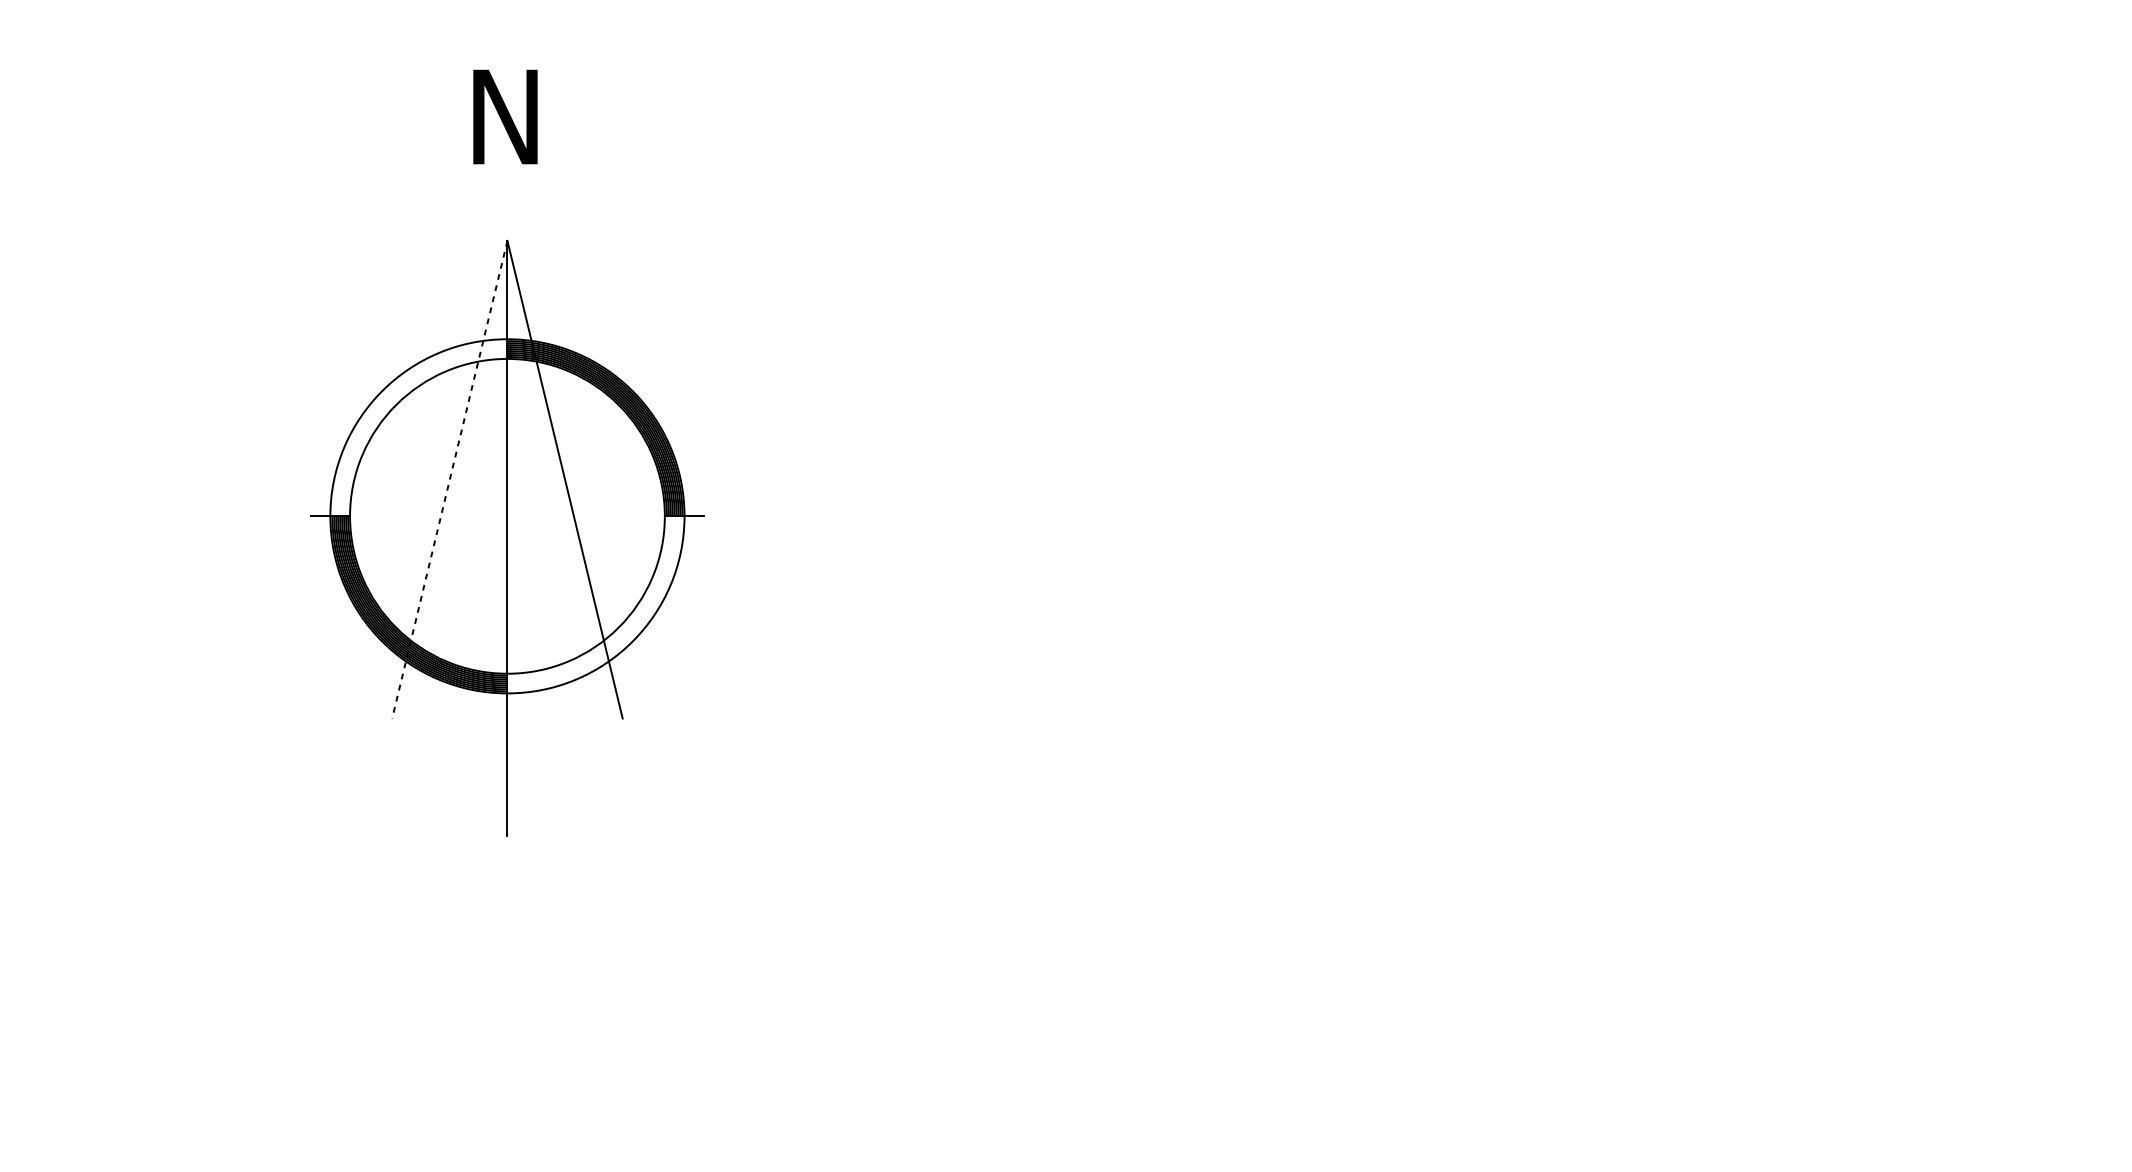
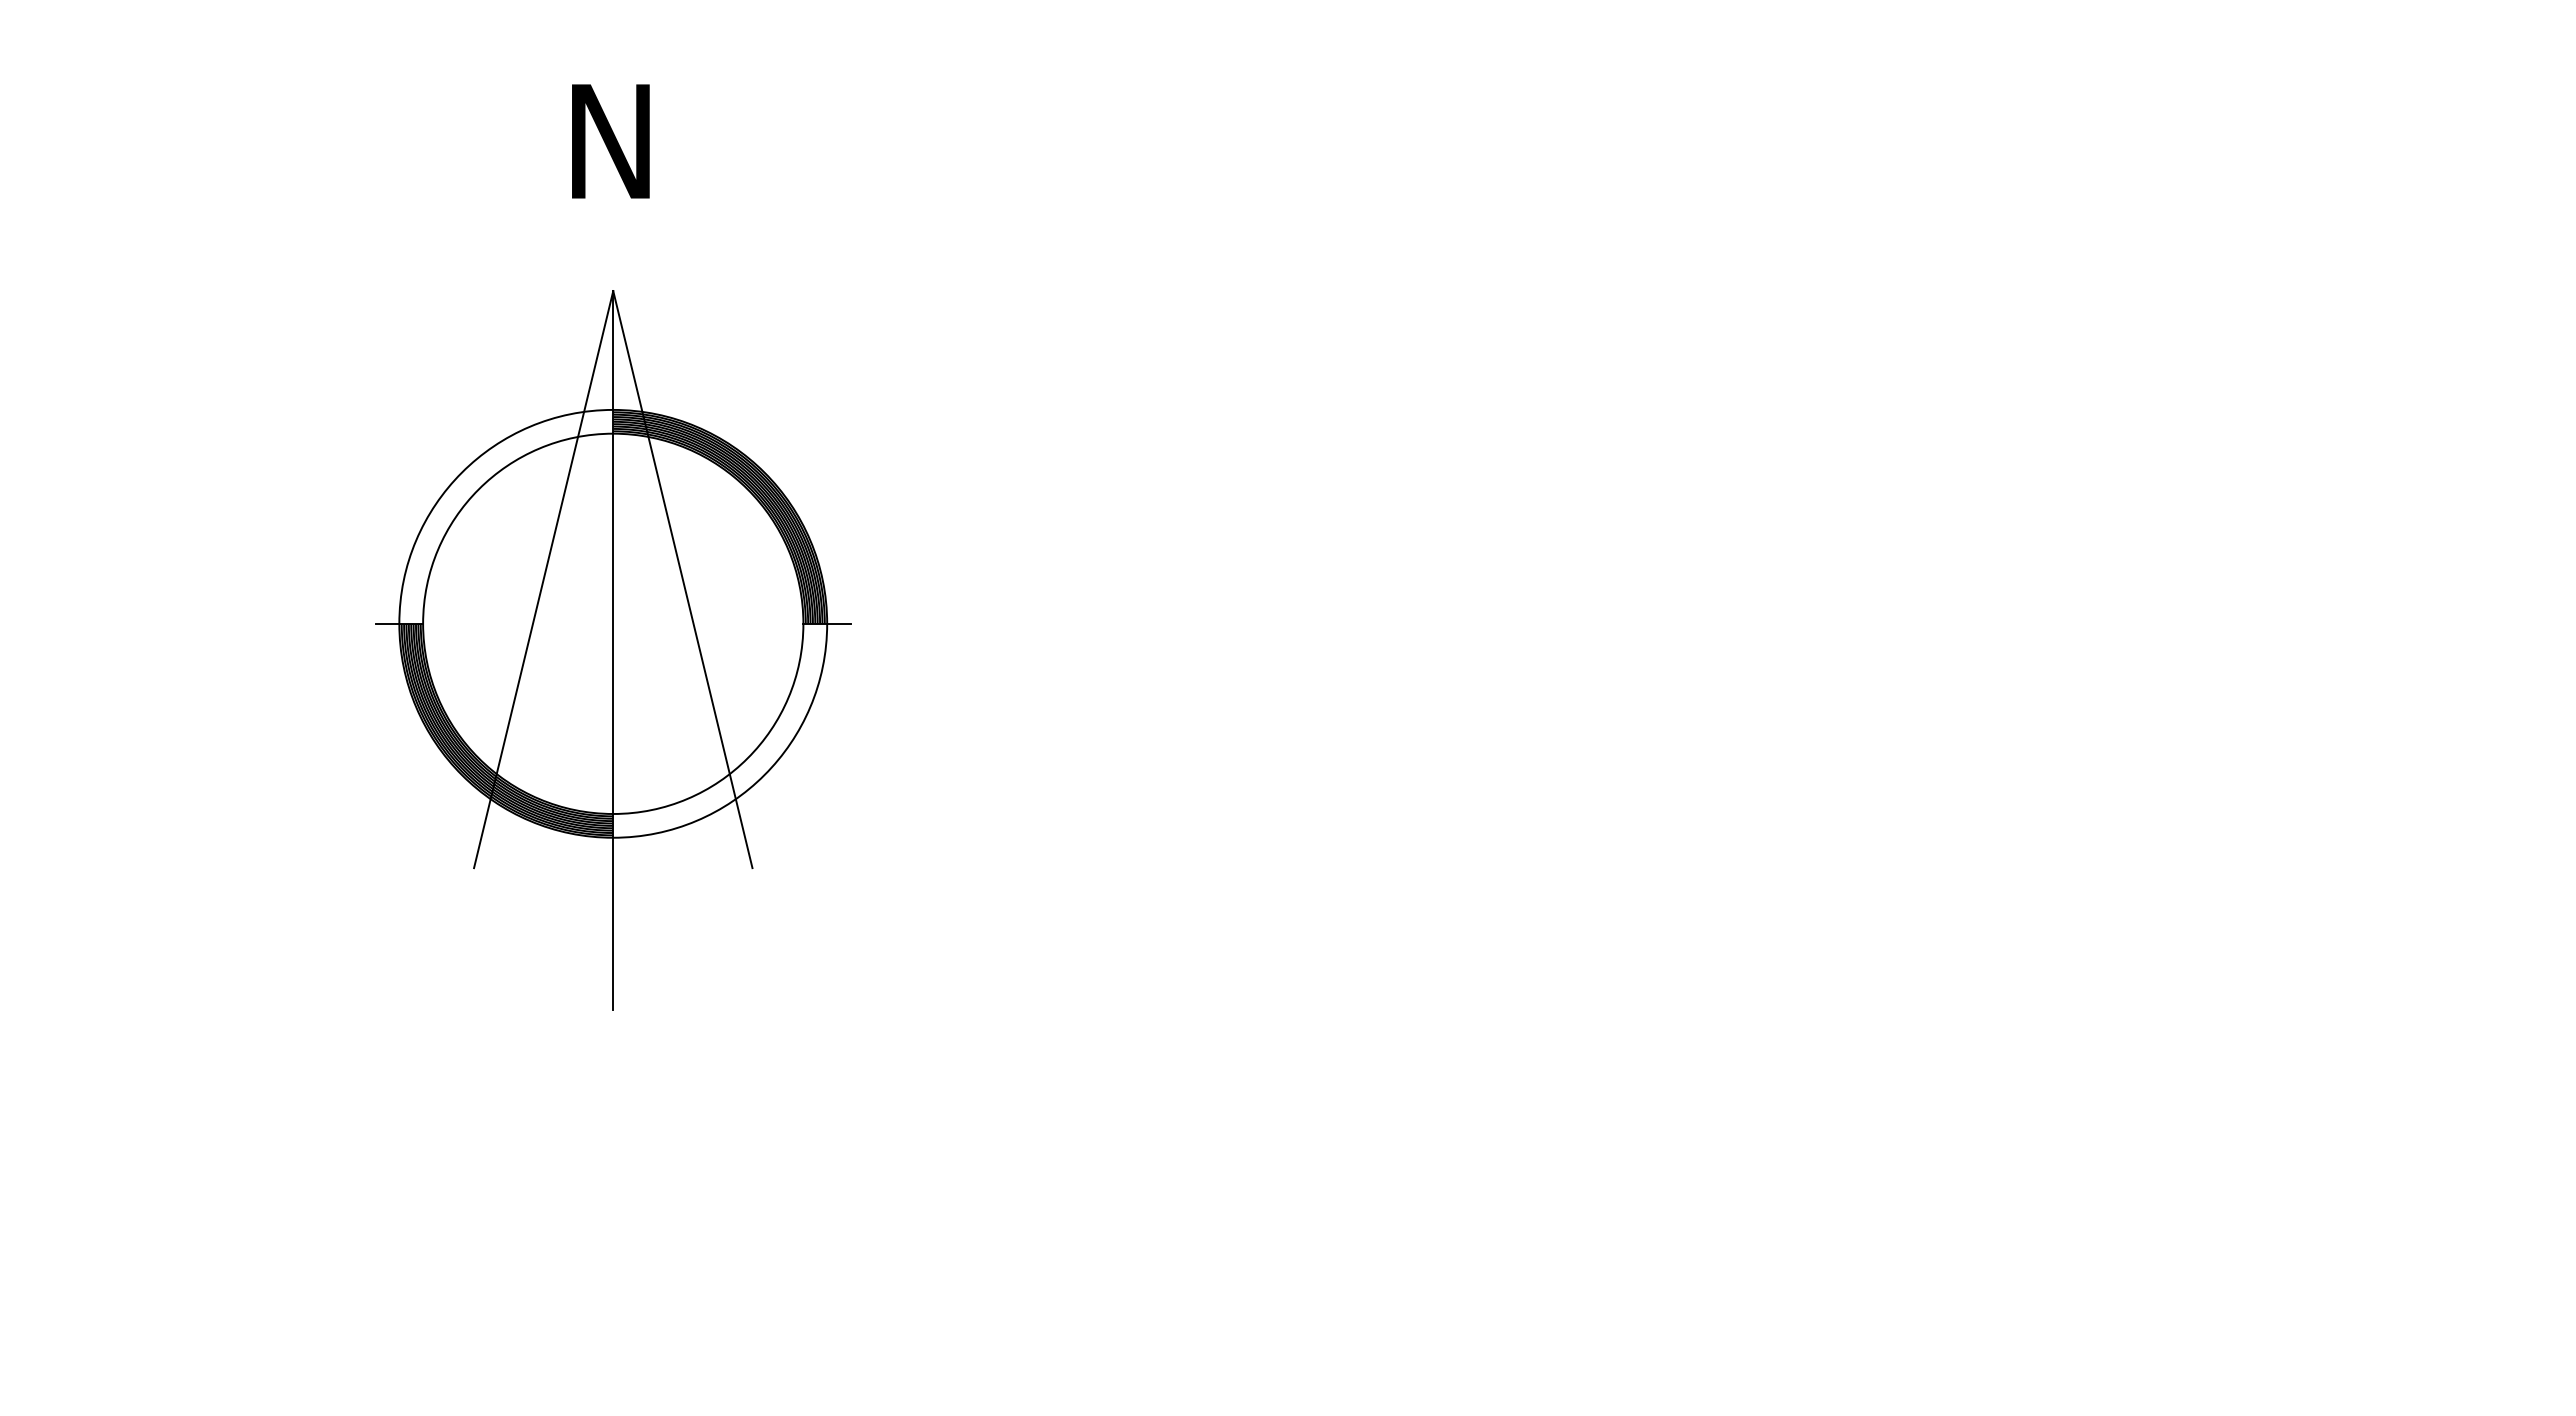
line: (449, 479) -> (543, 579), dashed -> solid

